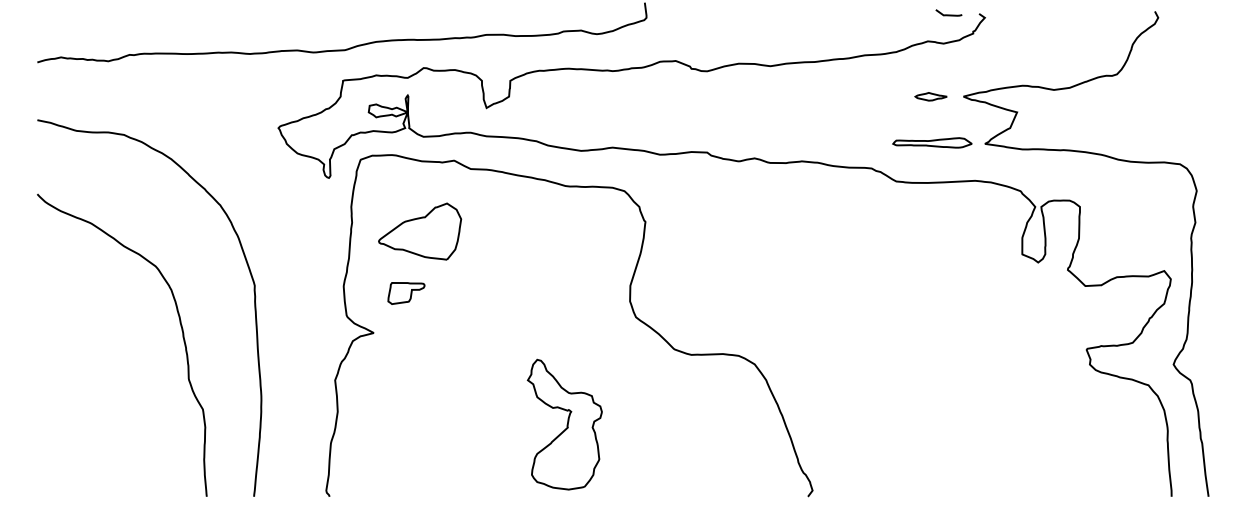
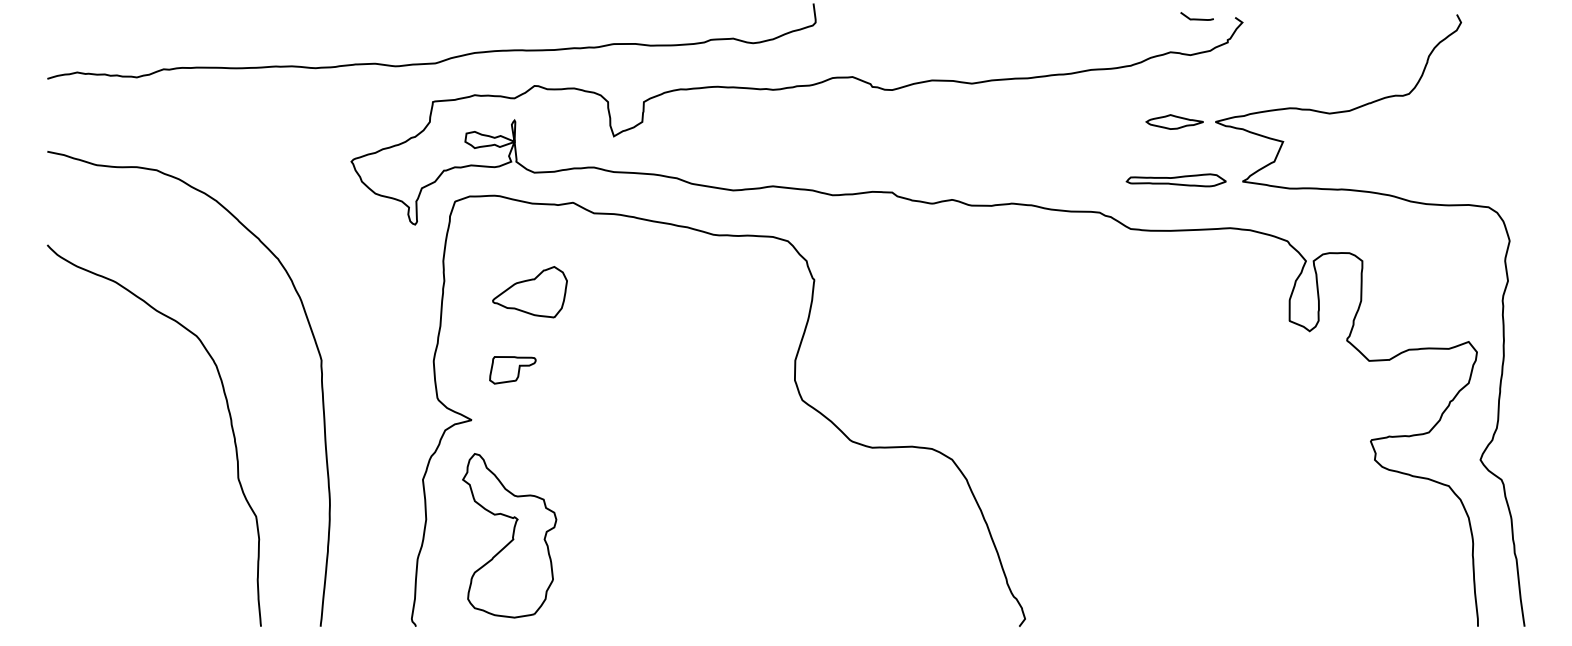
part: (930, 96) -> (1173, 121), size x1.43
part: (419, 231) -> (529, 292), size x0.71
part: (564, 424) -> (509, 535), moved

